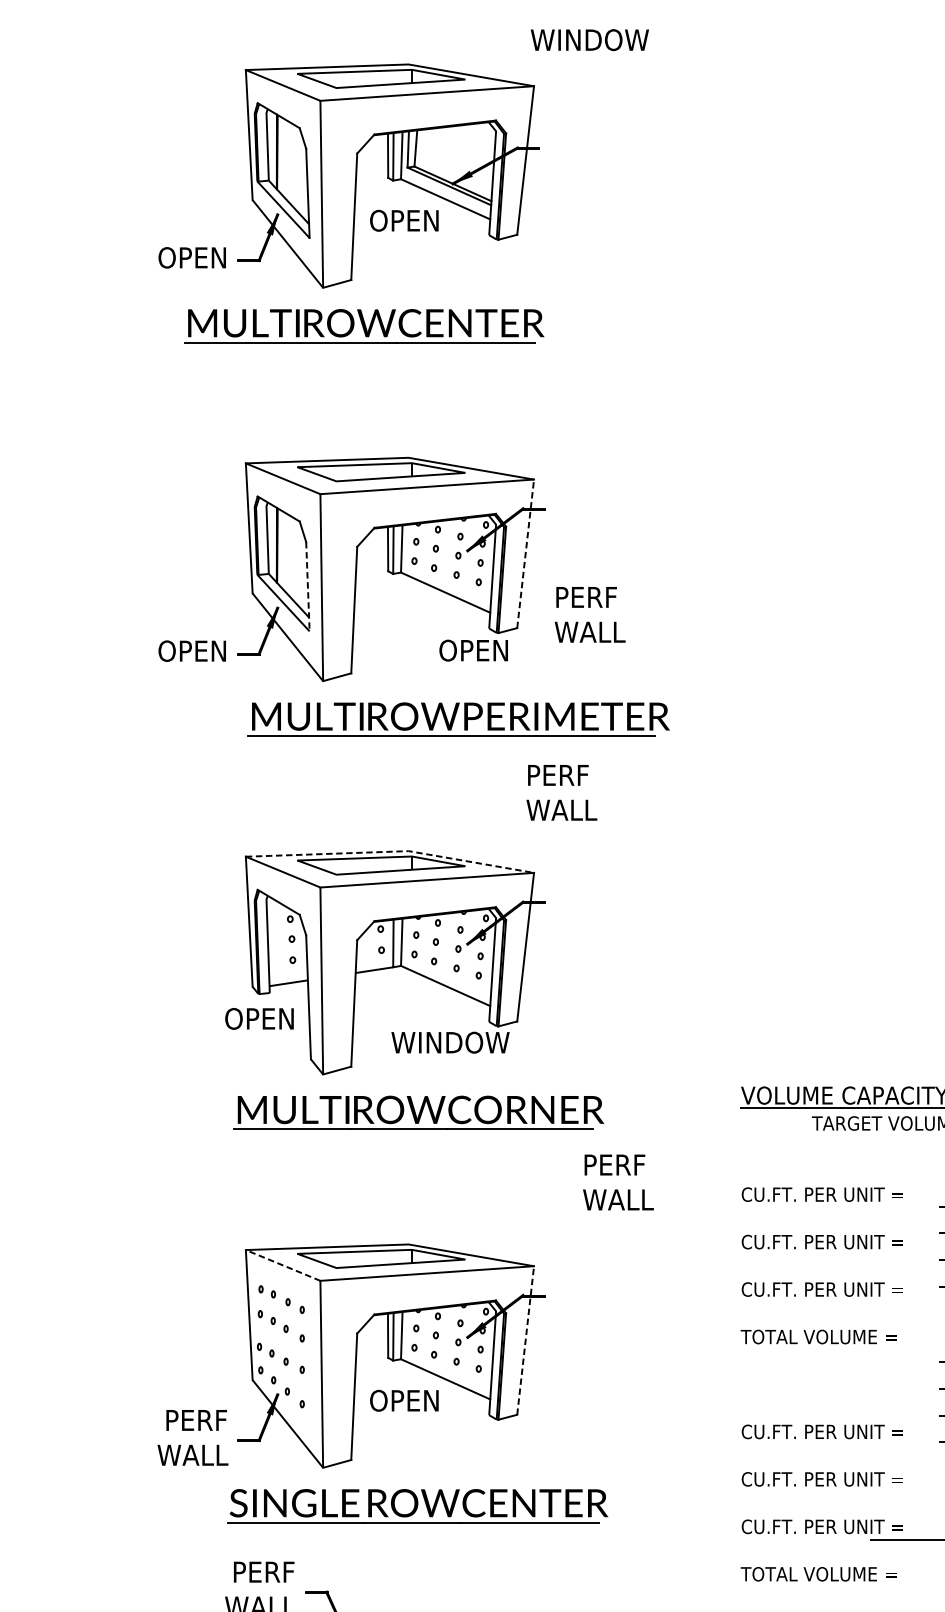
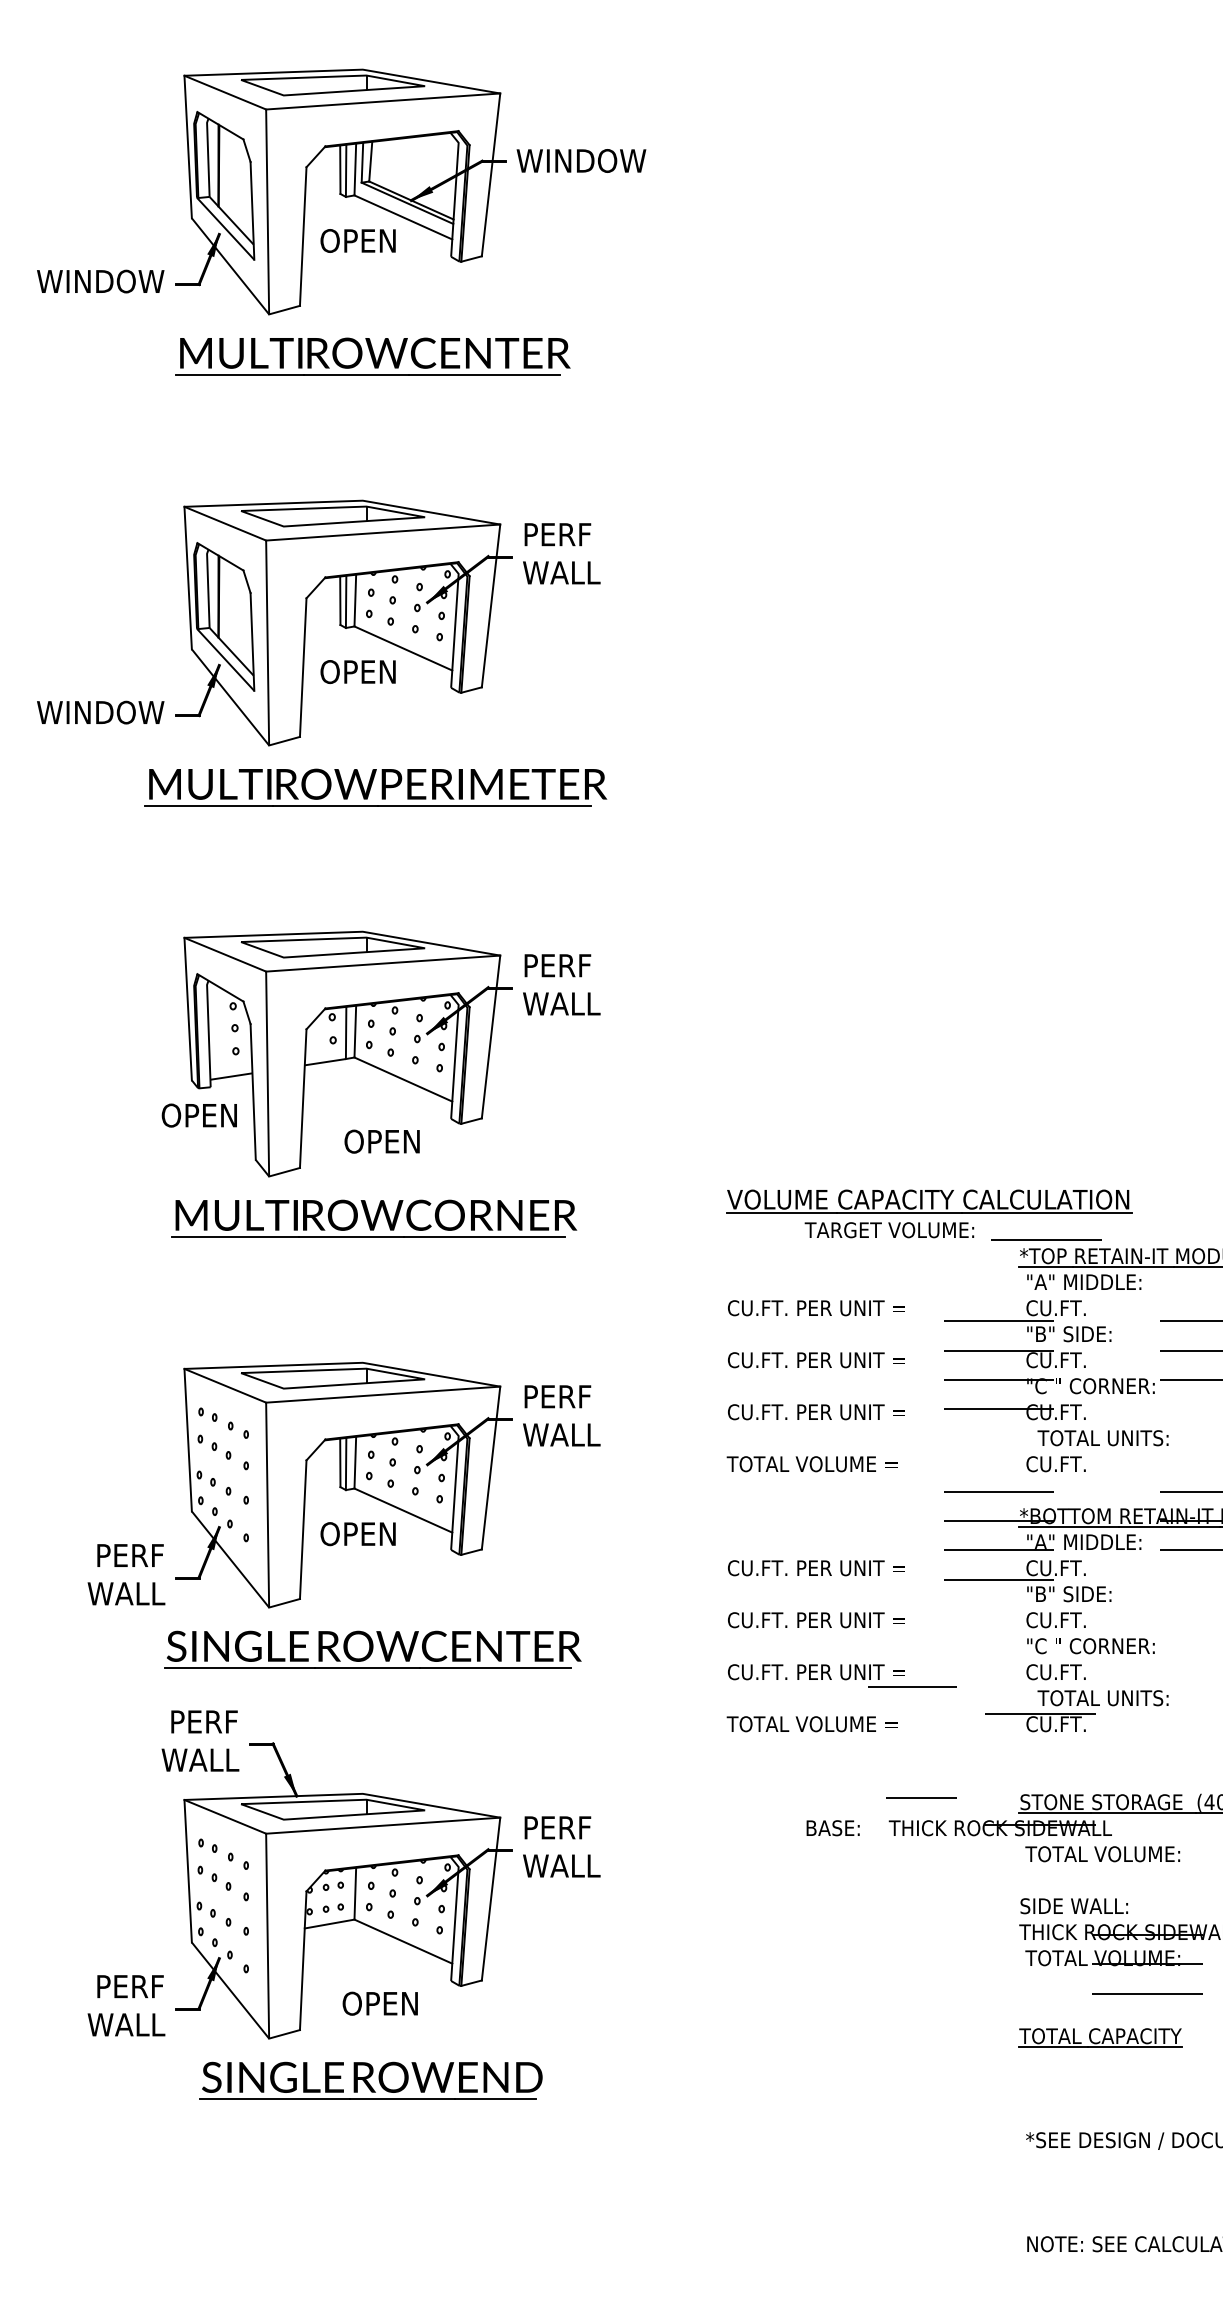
text: (589, 39) -> (581, 160), moved
text: (169, 257) -> (100, 281), OPEN -> WINDOW
part: (363, 326) -> (372, 356), moved
line: (526, 553) -> (491, 605), dashed -> solid
line: (307, 586) -> (252, 641), dashed -> solid
text: (589, 614) -> (561, 553), moved
text: (473, 650) -> (357, 671), moved
text: (169, 651) -> (100, 712), OPEN -> WINDOW
part: (458, 719) -> (375, 787), moved
text: (561, 792) -> (561, 984), moved
line: (390, 851) -> (343, 932), dashed -> solid
text: (450, 1042) -> (408, 1141), WINDOW -> OPEN
text: (618, 1182) -> (561, 1415), moved
line: (282, 1265) -> (224, 1385), dashed -> solid
line: (526, 1340) -> (491, 1468), dashed -> solid

